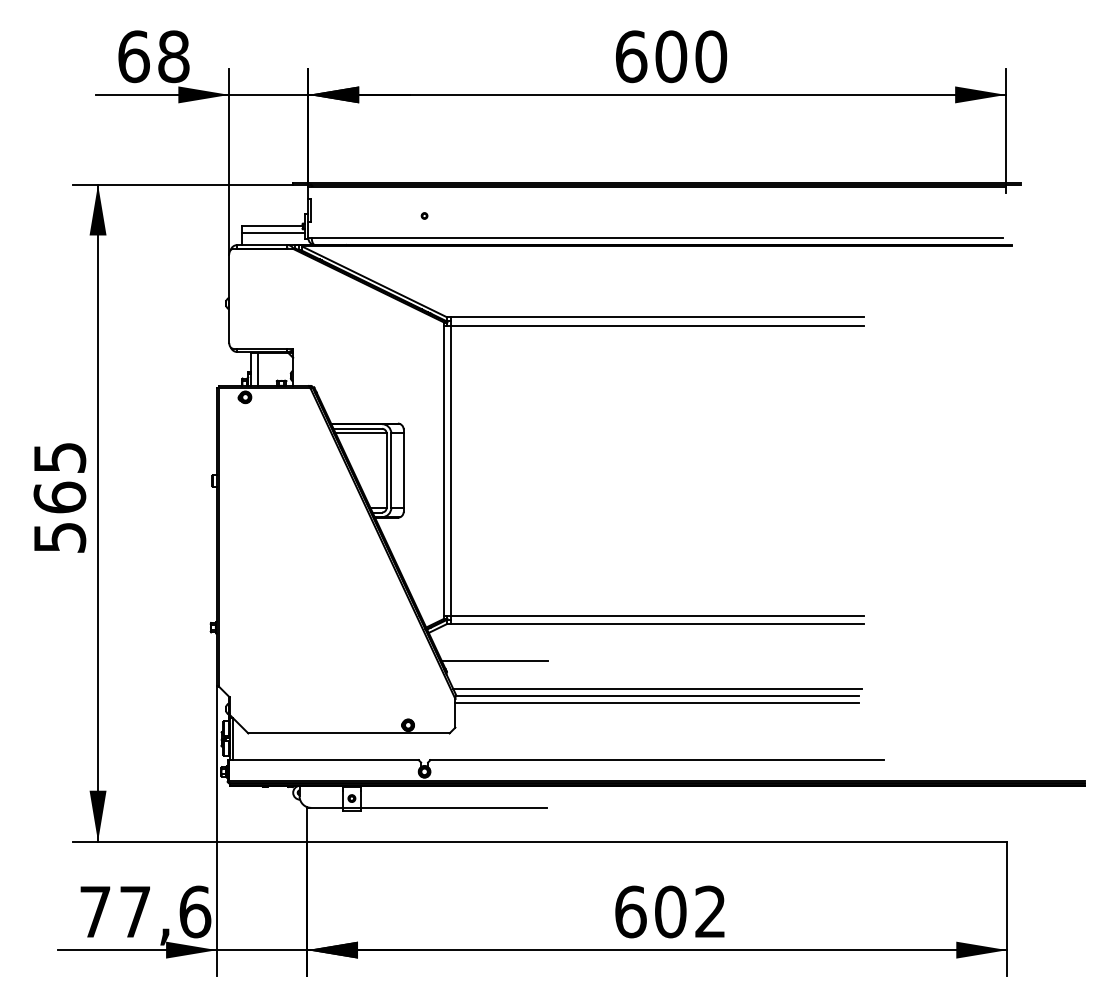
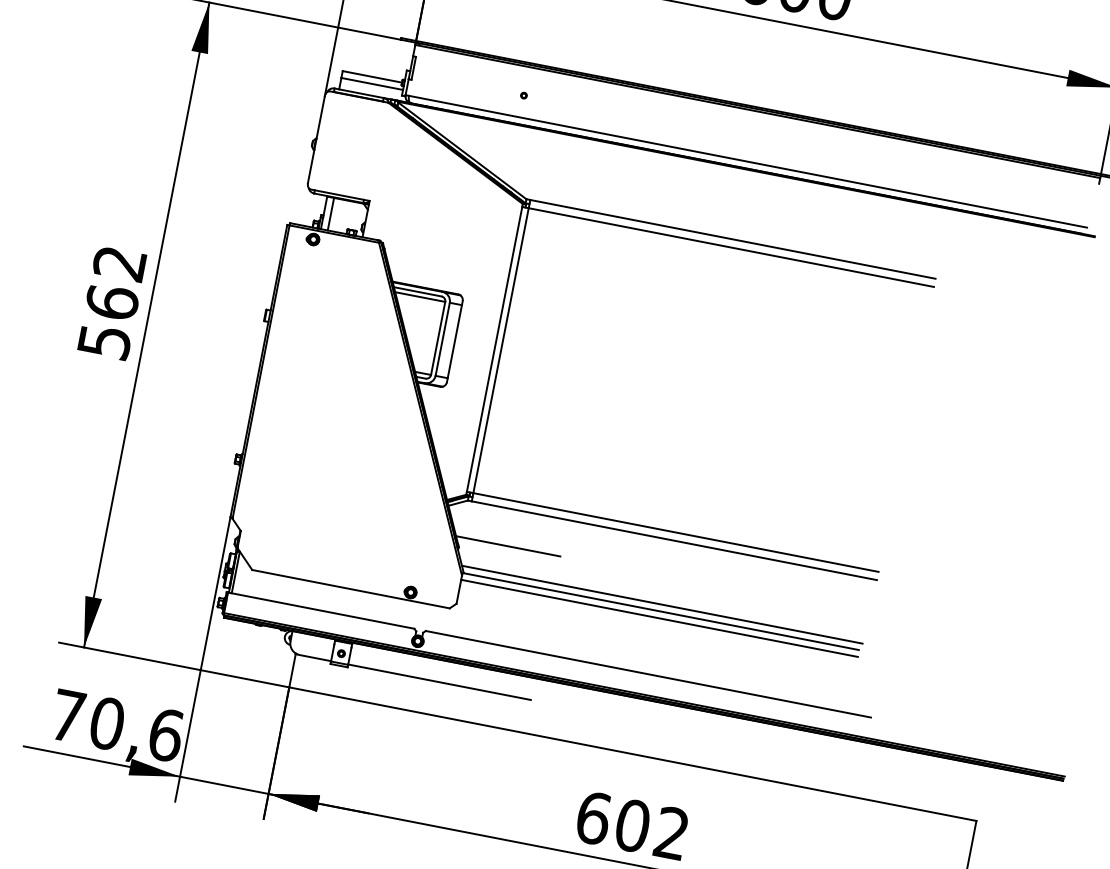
text: (59, 458) -> (119, 264), 565 -> 562
text: (135, 911) -> (107, 723), 77,6 -> 70,6

